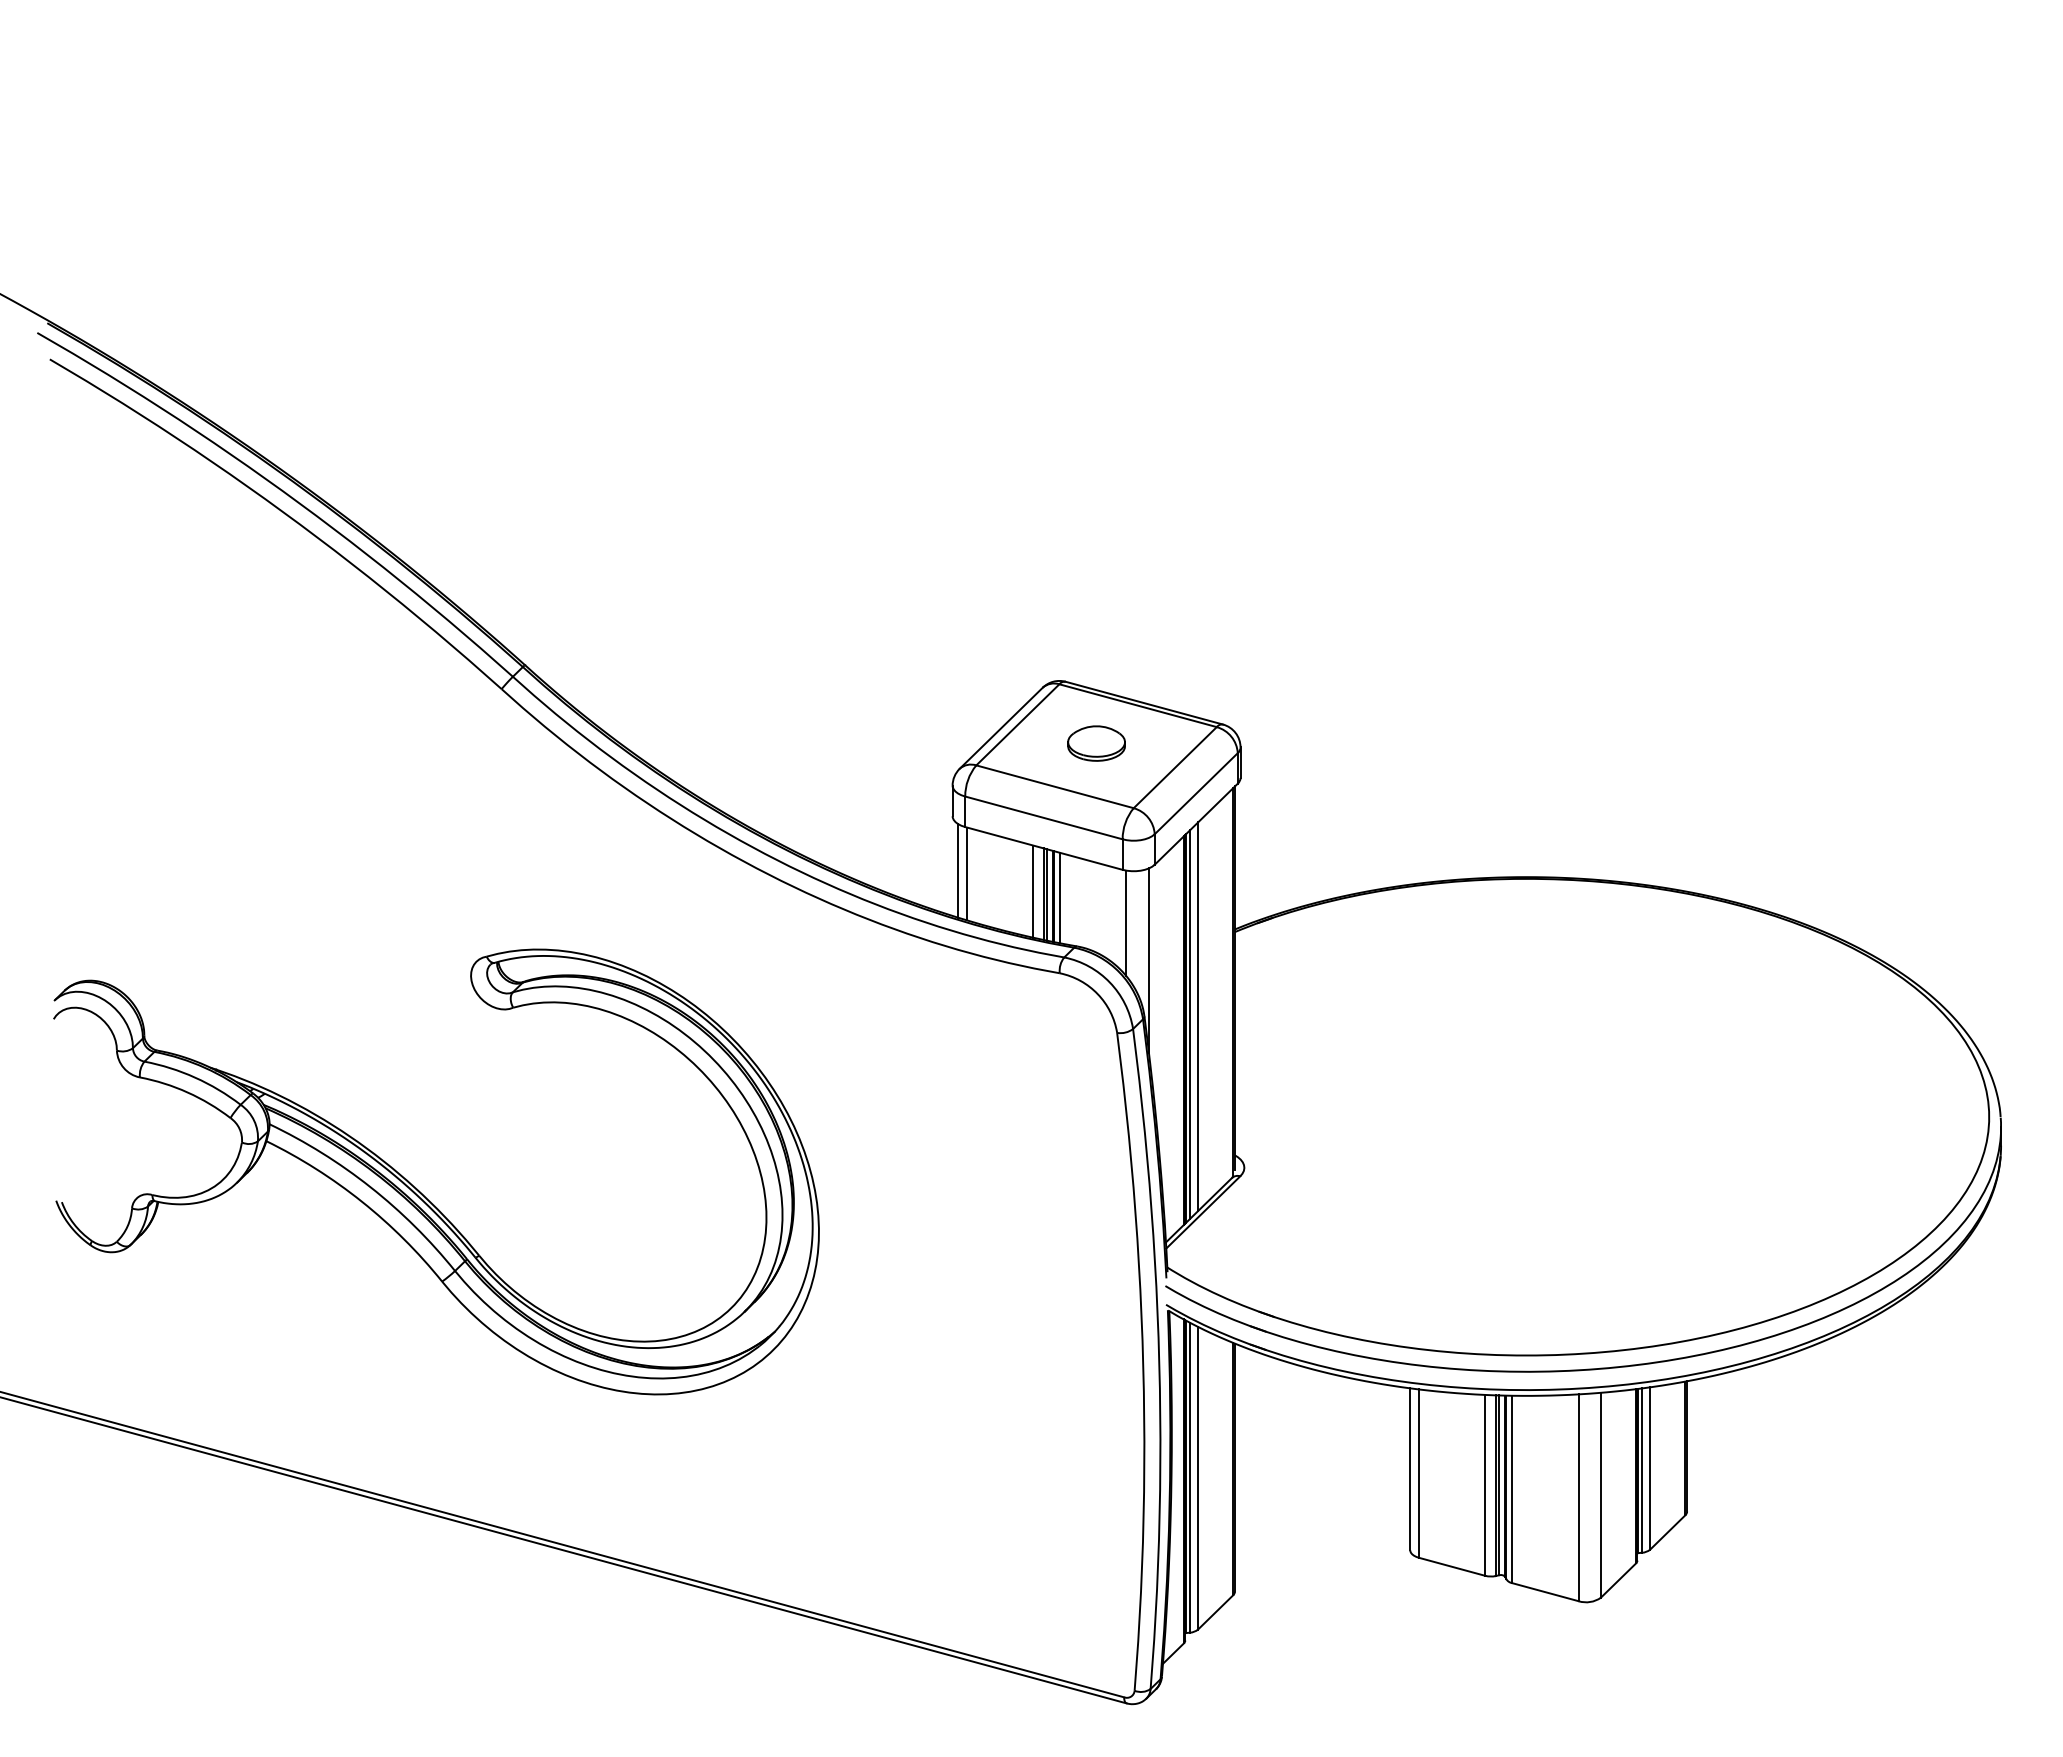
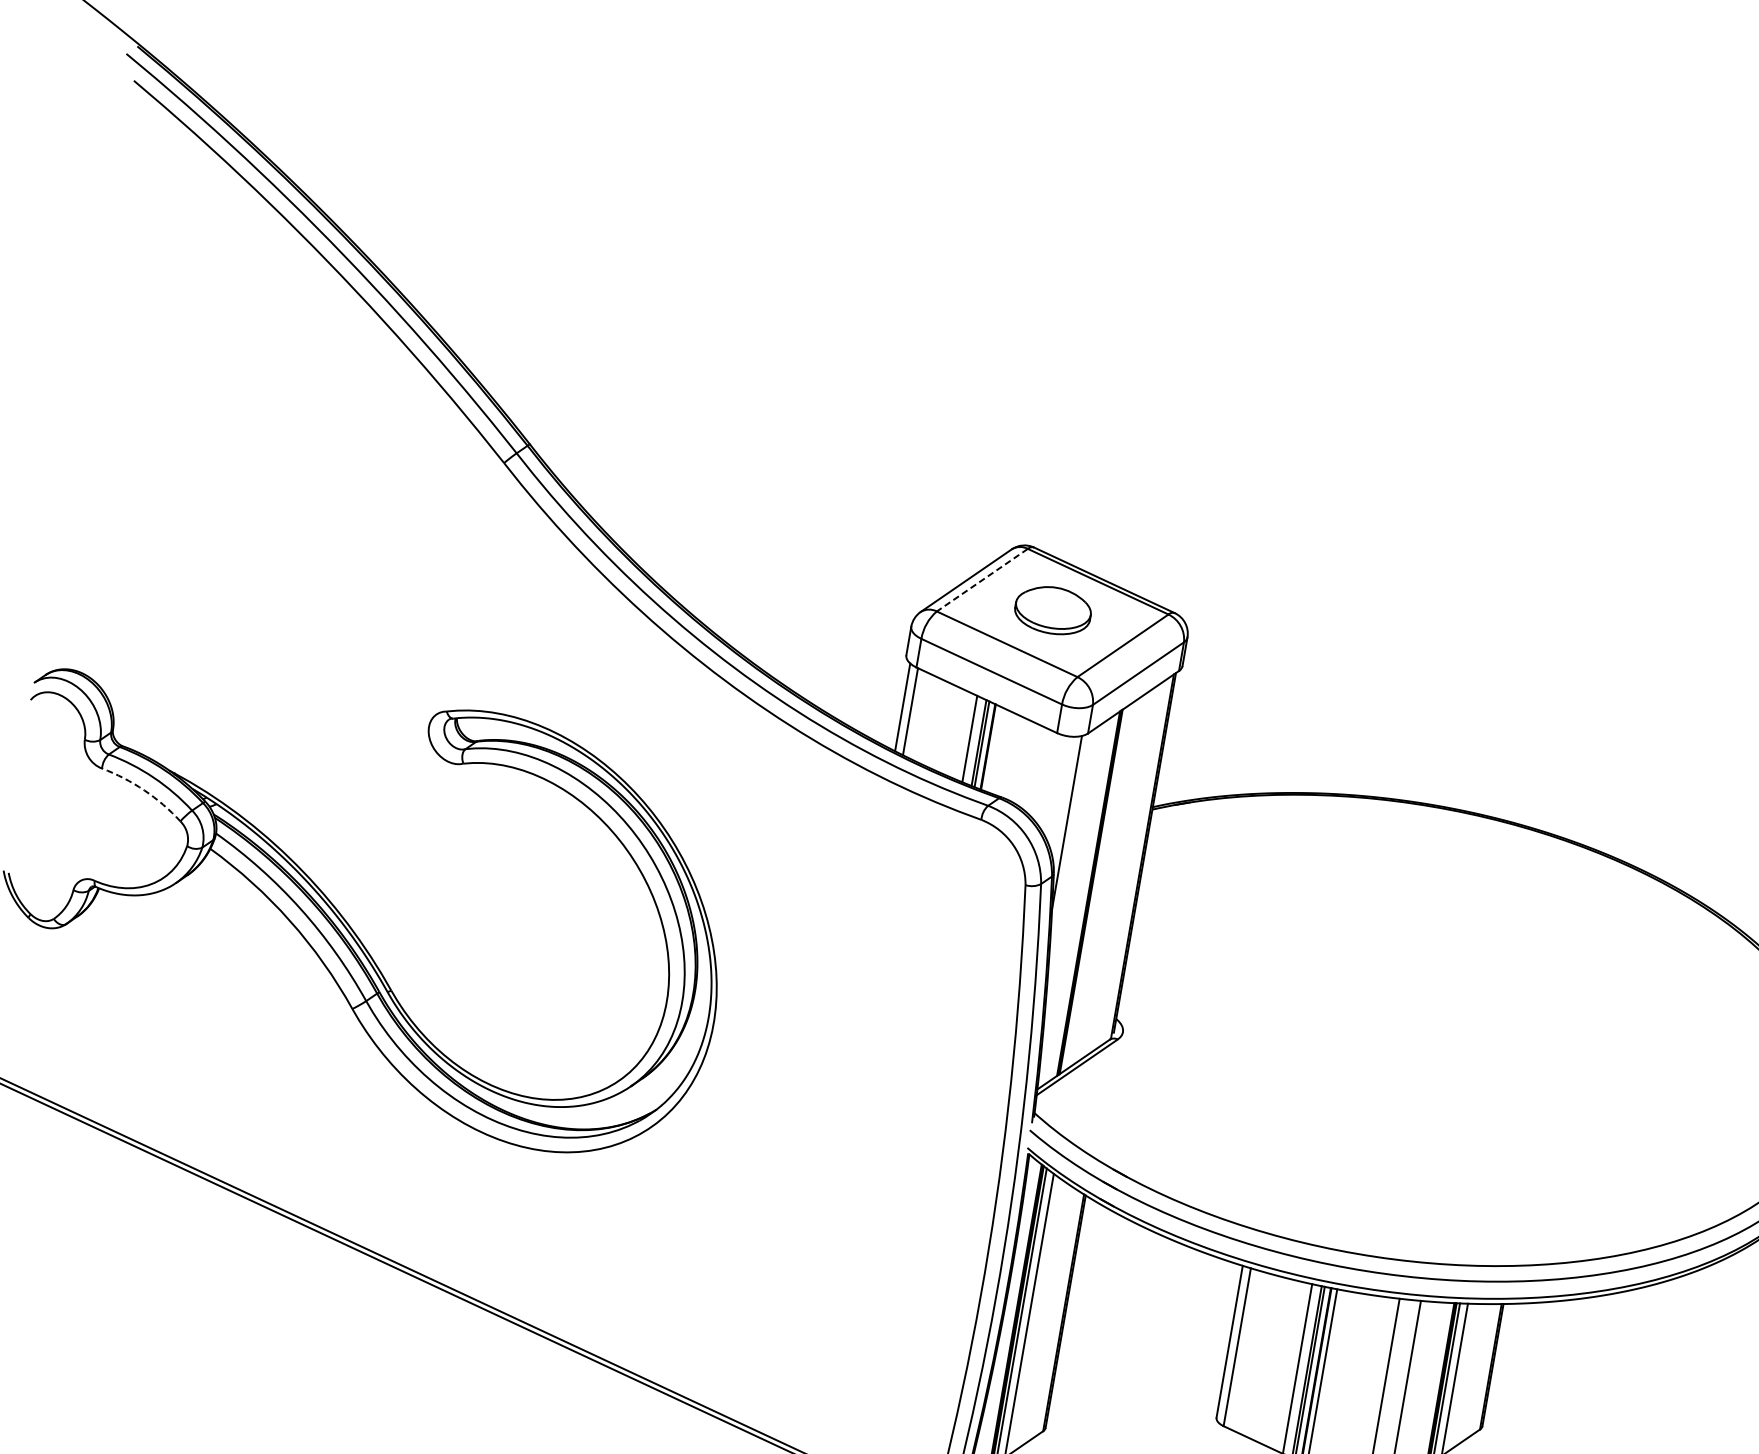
line: (1017, 725) -> (981, 580), solid -> dashed
part: (1096, 743) -> (1053, 610), size x1.4
line: (1060, 897) -> (994, 748), removed
line: (1126, 923) -> (1052, 784), removed
line: (1198, 1016) -> (1104, 882), removed
line: (1189, 1024) -> (1094, 888), removed
arc: (187, 1092) -> (144, 790), solid -> dashed

